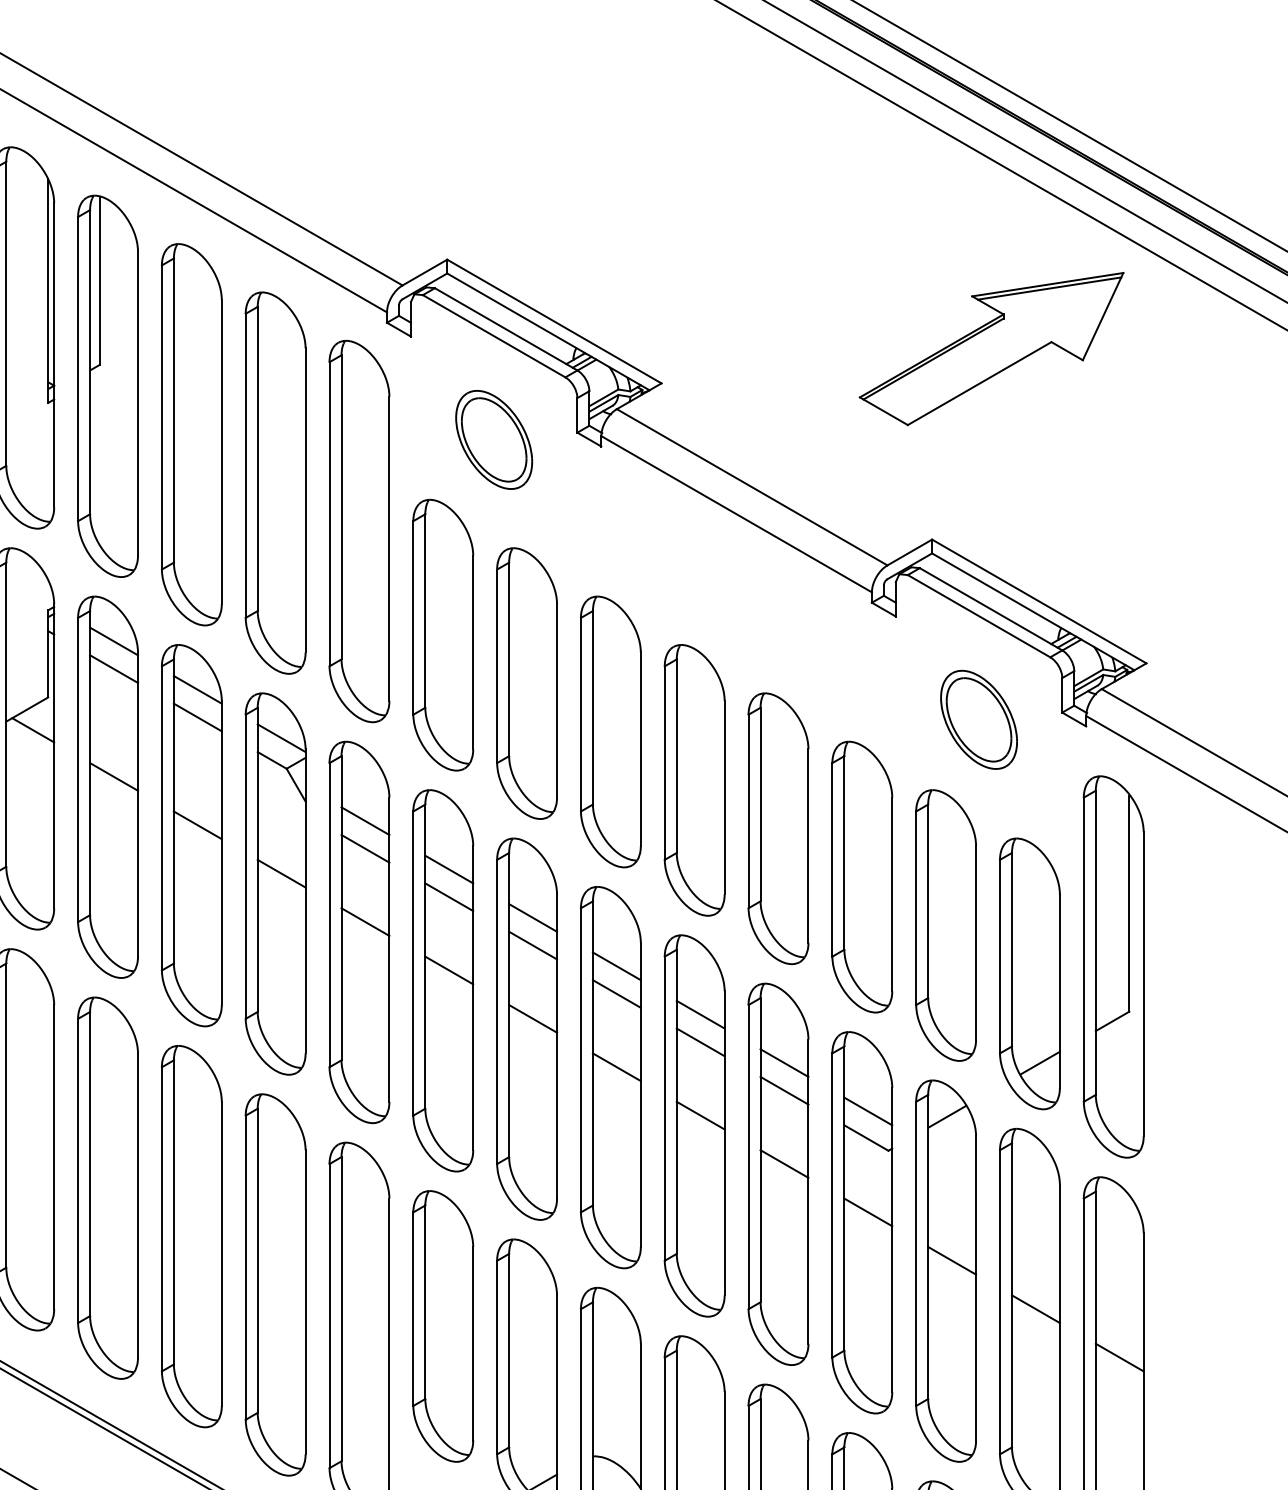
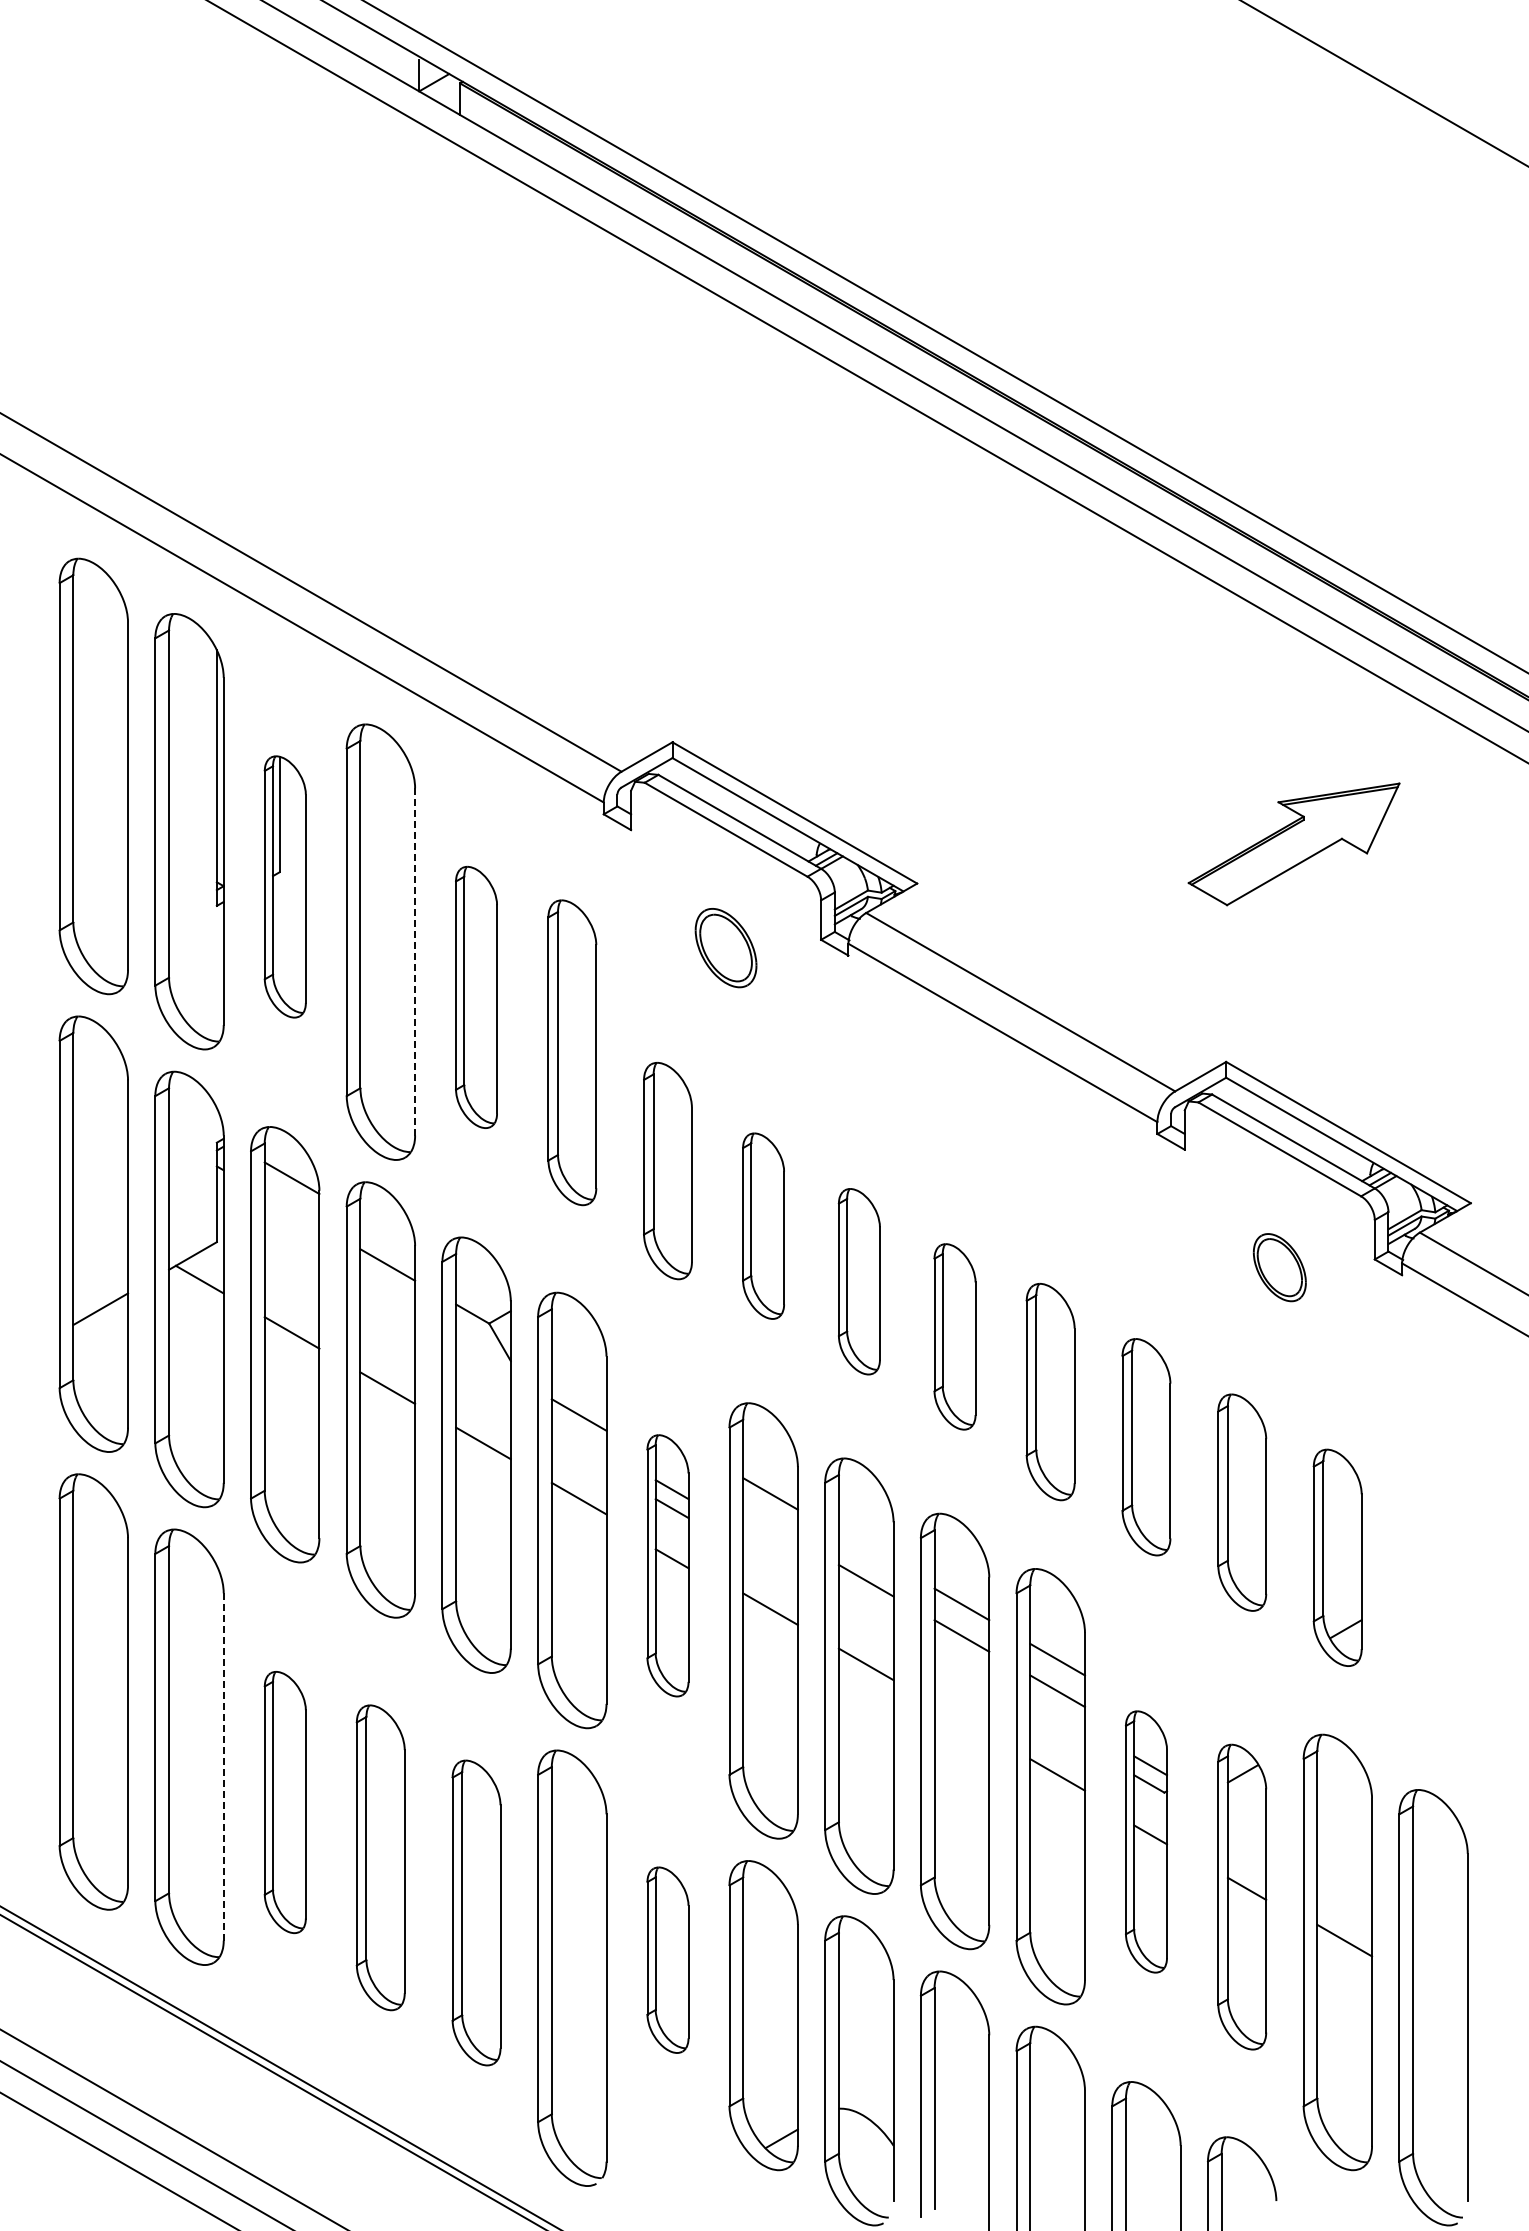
part: (991, 349) -> (1293, 844), size x0.7
part: (108, 385) -> (285, 886), size x0.6
part: (493, 439) -> (725, 947), size x0.7
line: (222, 451) -> (415, 961), solid -> dashed
part: (275, 483) -> (476, 997), size x0.6
part: (359, 531) -> (572, 1052), size x0.7
part: (442, 634) -> (667, 1170), size x0.7
line: (113, 668) -> (291, 1209), removed
part: (526, 682) -> (763, 1225), size x0.6
line: (197, 689) -> (387, 1233), removed
part: (978, 719) -> (1279, 1267), size x0.6
part: (610, 731) -> (859, 1281), size x0.6
line: (281, 738) -> (483, 1288), removed
part: (694, 780) -> (954, 1336), size x0.6
line: (364, 821) -> (578, 1383), removed
part: (778, 828) -> (1050, 1391), size x0.7
part: (862, 876) -> (1146, 1446), size x0.7
part: (946, 925) -> (1242, 1502), size x0.7
line: (533, 945) -> (770, 1525), removed
line: (616, 965) -> (865, 1548), removed
part: (1113, 966) -> (1433, 1549), removed
part: (1029, 973) -> (1337, 1557), size x0.7
part: (442, 980) -> (667, 1565), size x0.6
line: (700, 1115) -> (961, 1719), removed
line: (53, 1157) -> (223, 1767), solid -> dashed
part: (108, 1188) -> (285, 1802), size x0.6
part: (862, 1222) -> (1146, 1841), size x0.6
part: (191, 1236) -> (380, 1857), size x0.7
part: (946, 1270) -> (1242, 1896), size x0.7
part: (275, 1284) -> (476, 1912), size x0.7
part: (442, 1325) -> (667, 1959), size x0.6
line: (1119, 1357) -> (1440, 1995), removed

